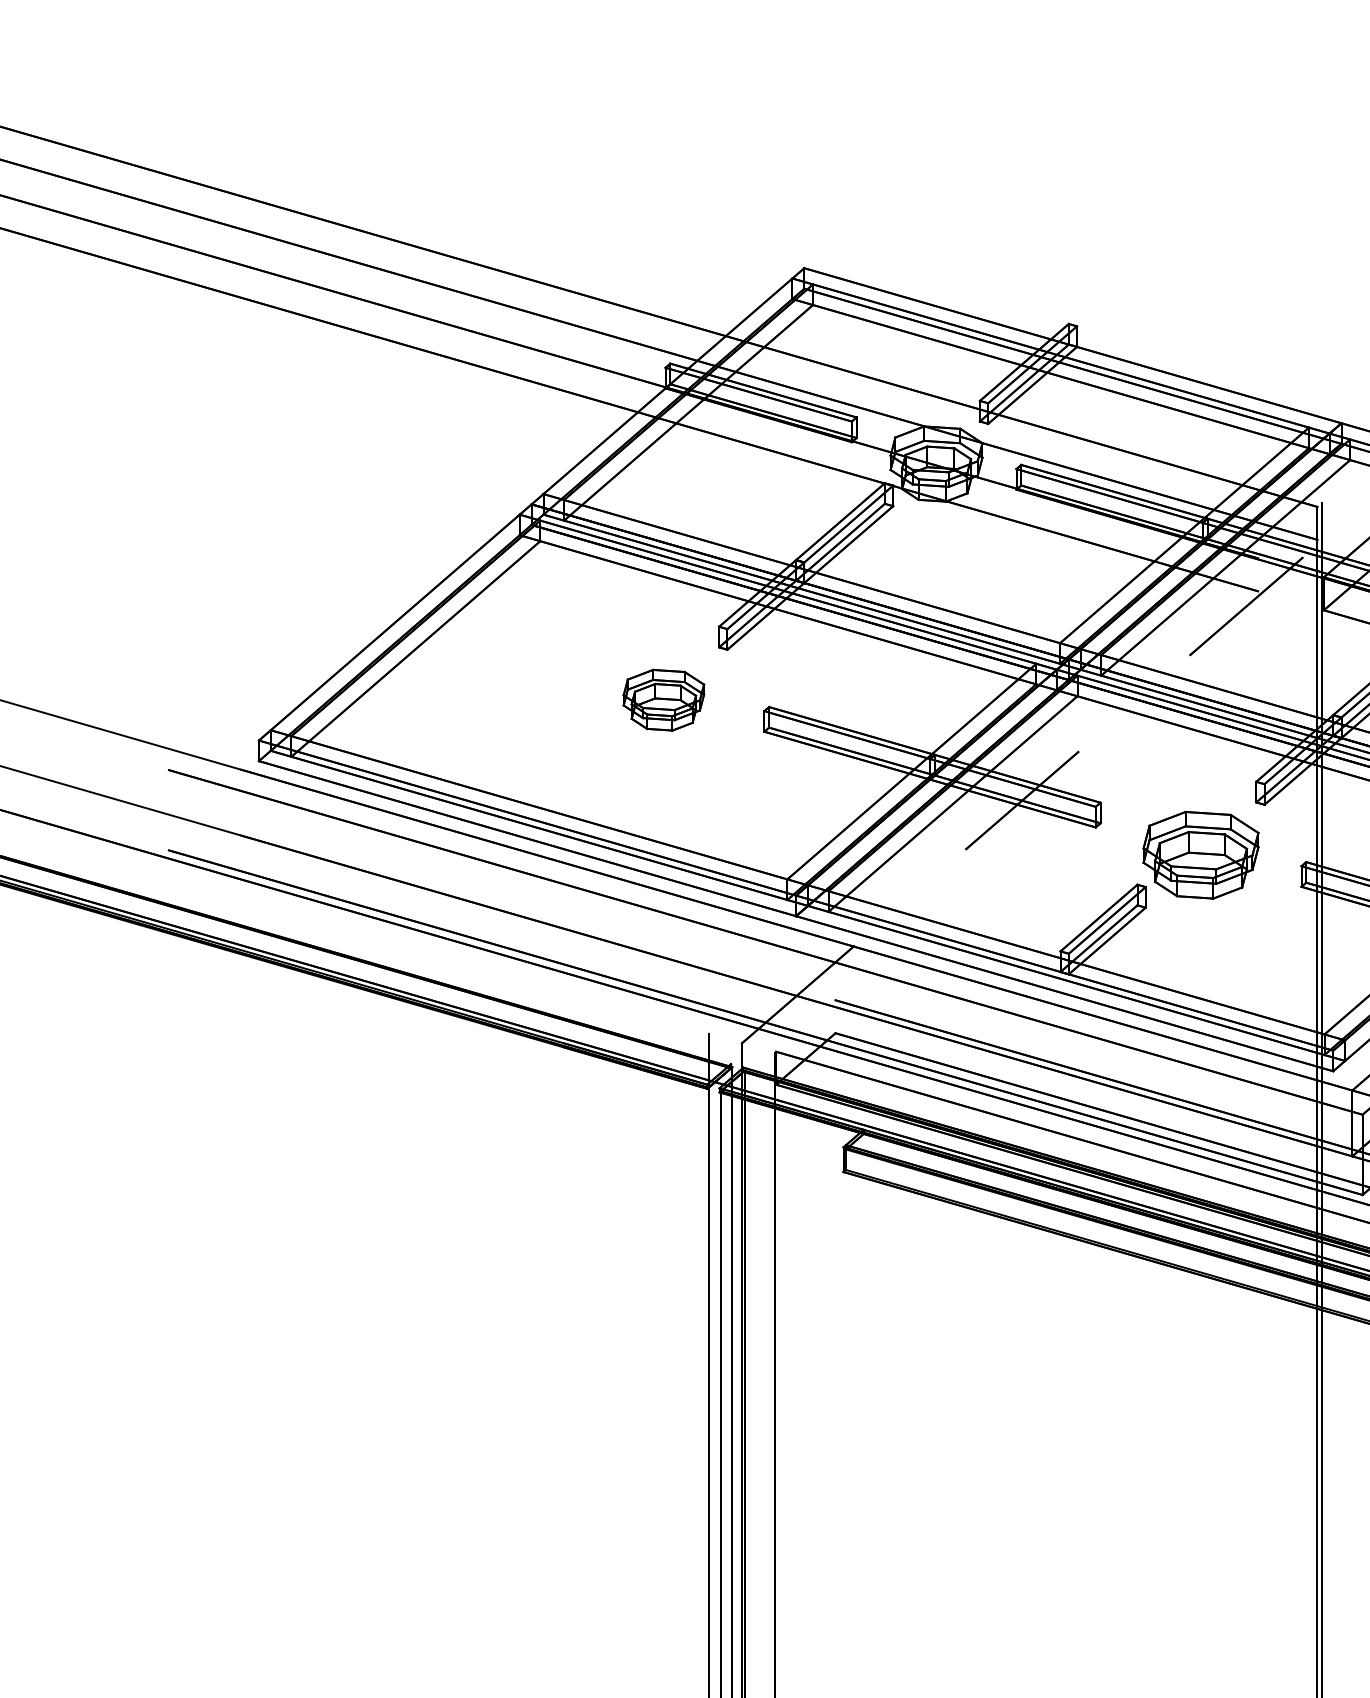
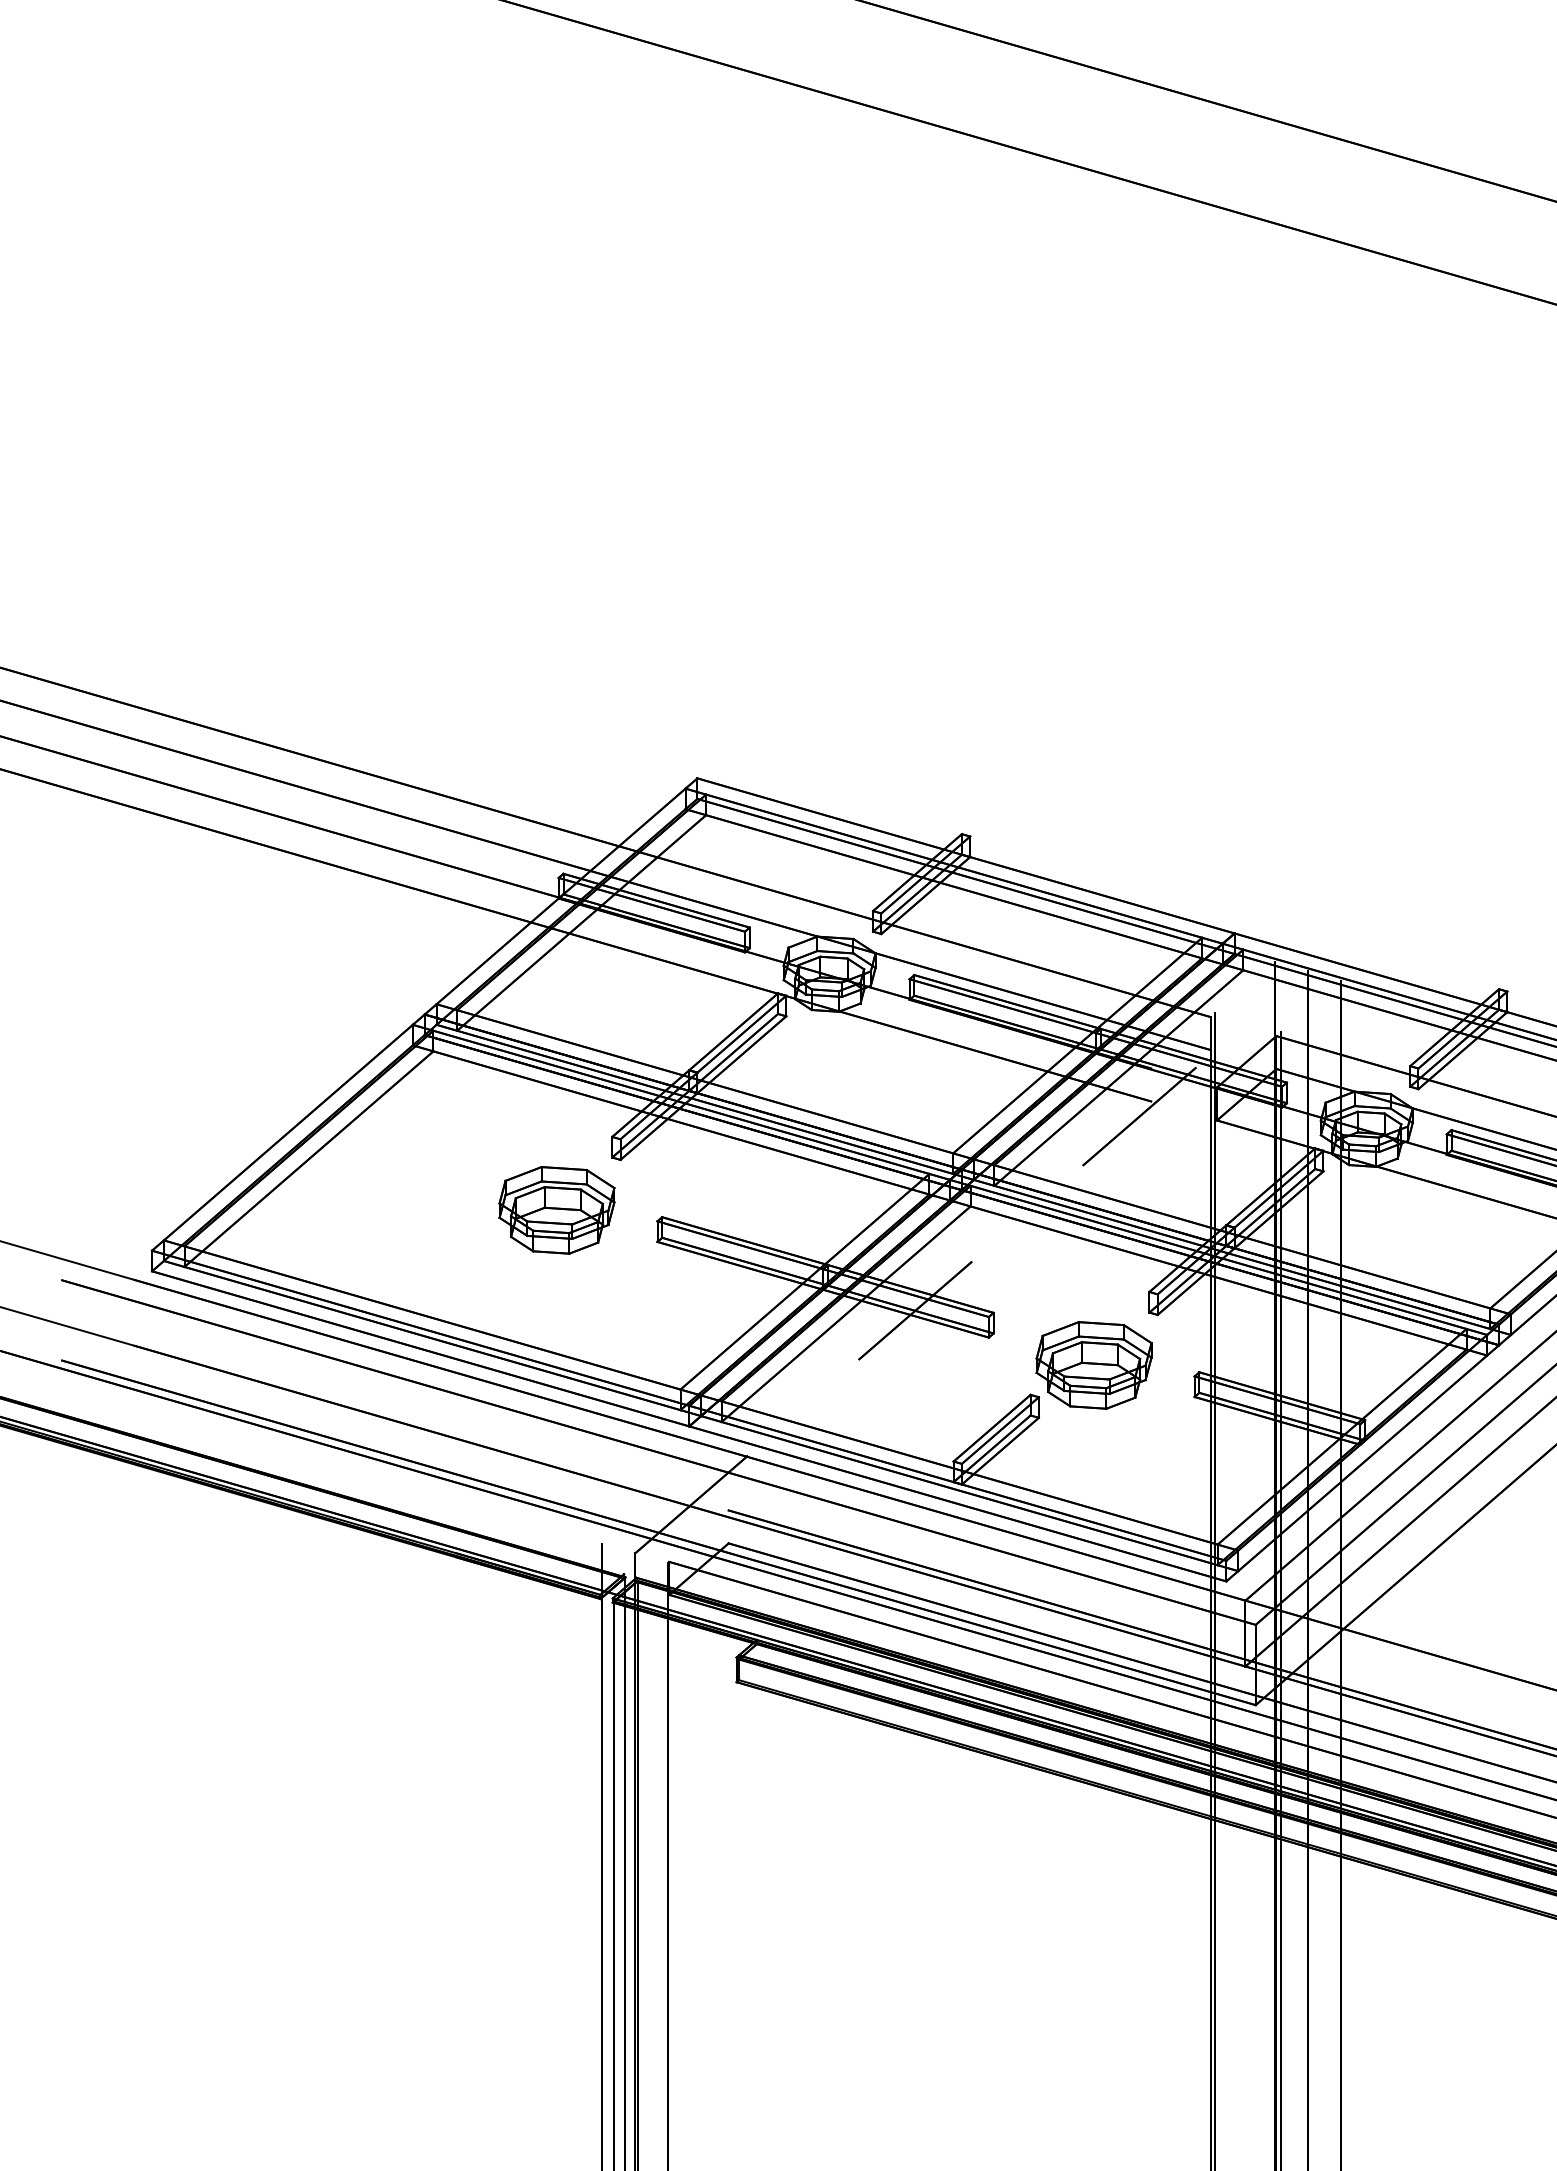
part: (663, 700) -> (556, 1210), size x1.43

